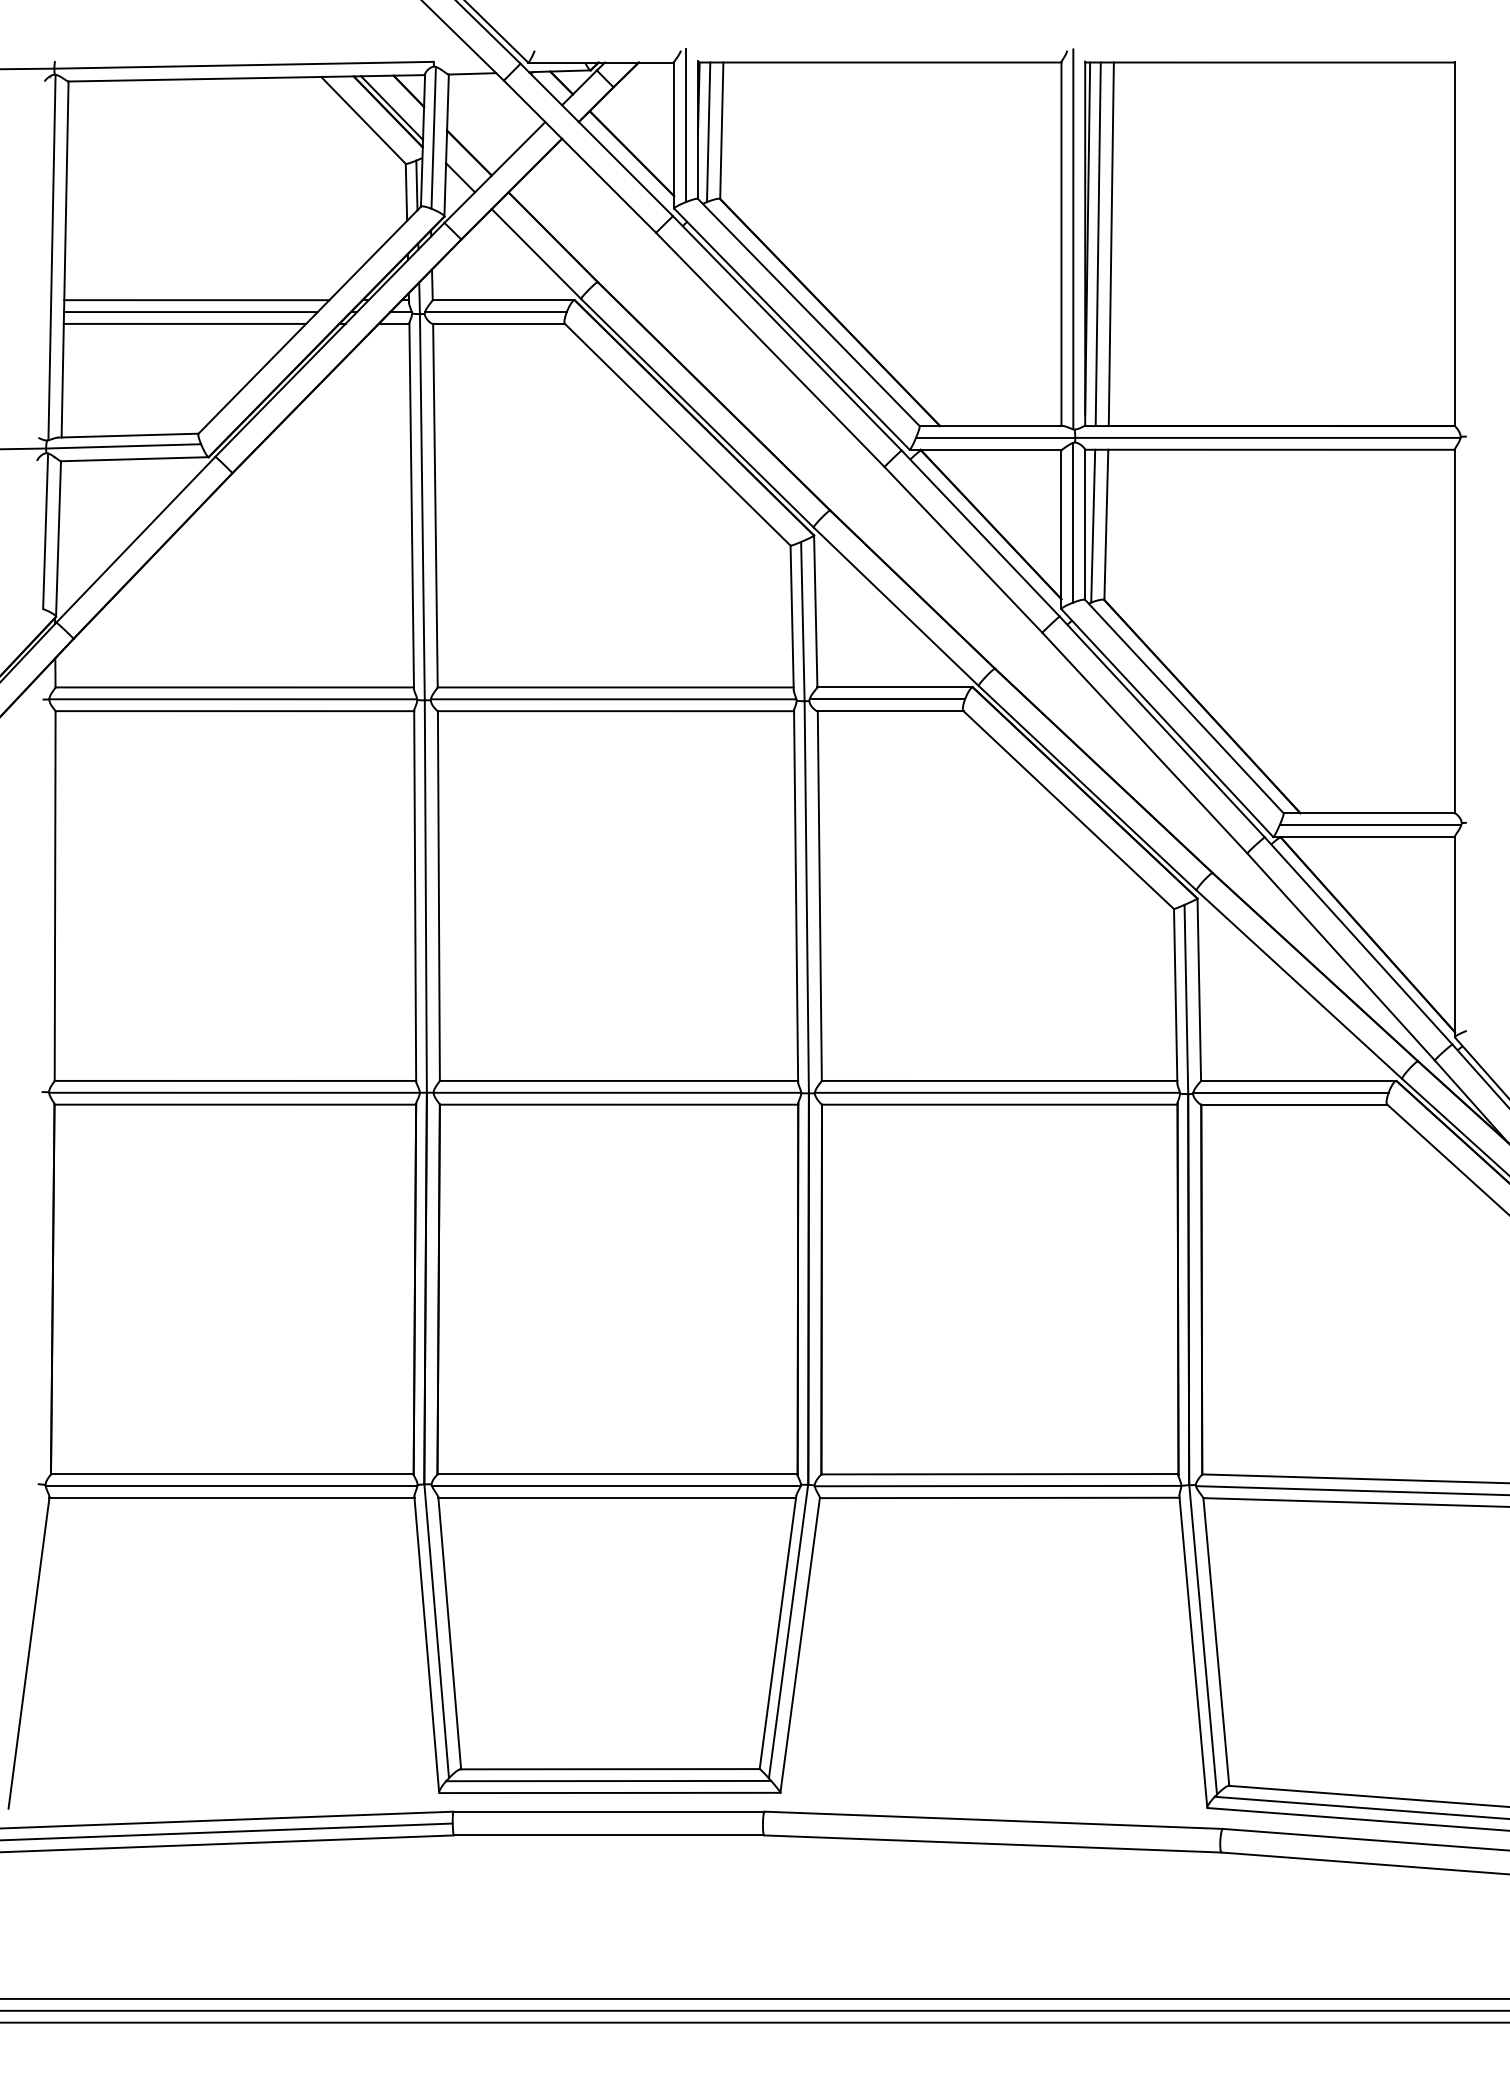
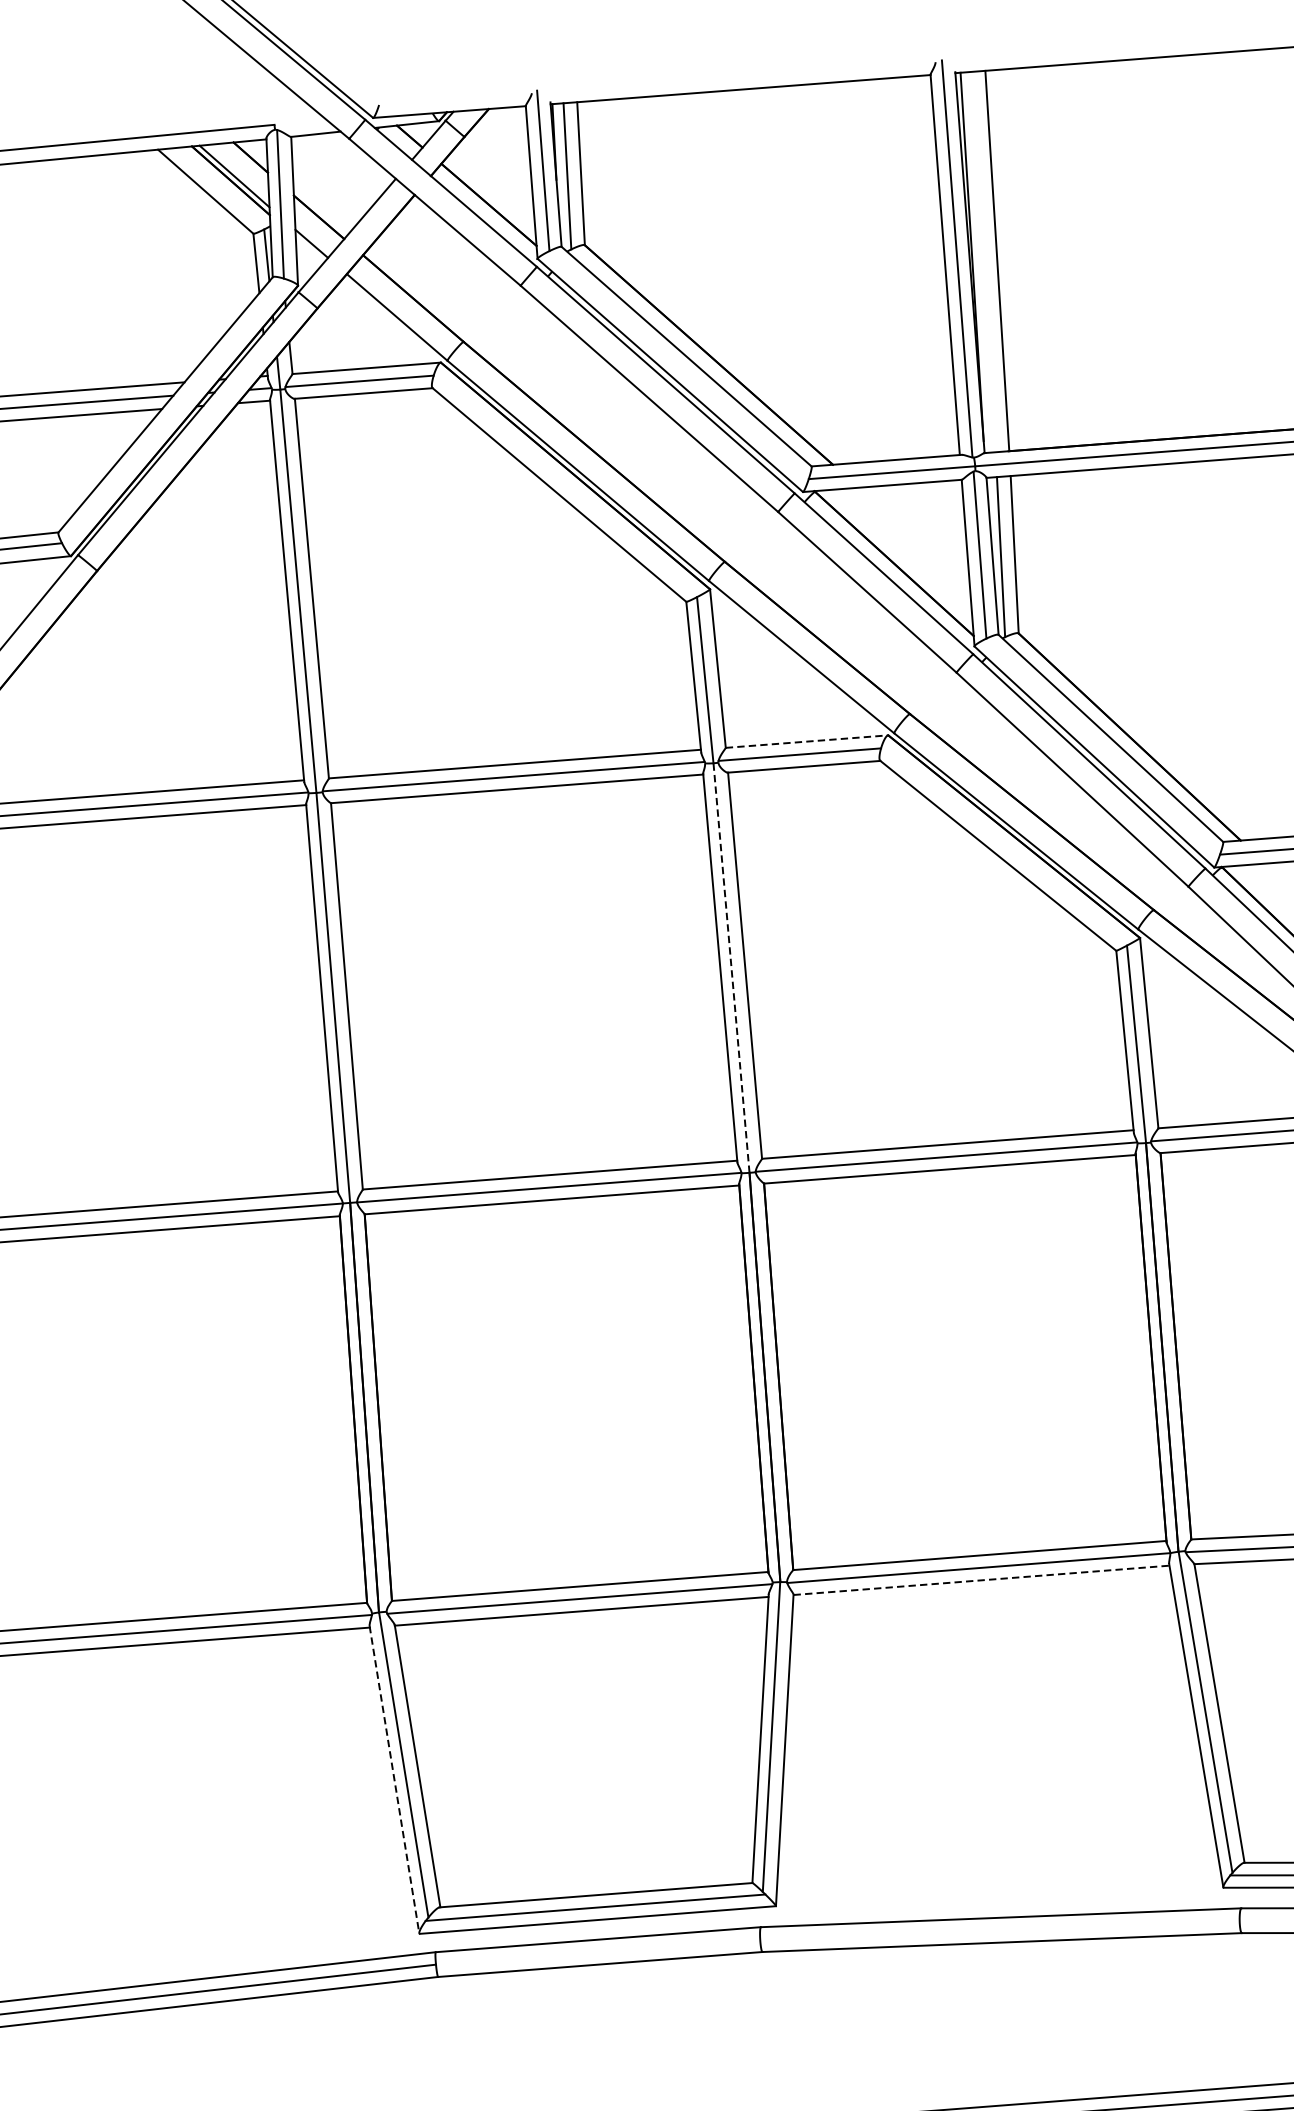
line: (1097, 244) -> (982, 262), removed
line: (895, 687) -> (807, 741), solid -> dashed
line: (806, 896) -> (731, 967), solid -> dashed
line: (999, 1497) -> (981, 1579), solid -> dashed
line: (426, 1645) -> (394, 1780), solid -> dashed

